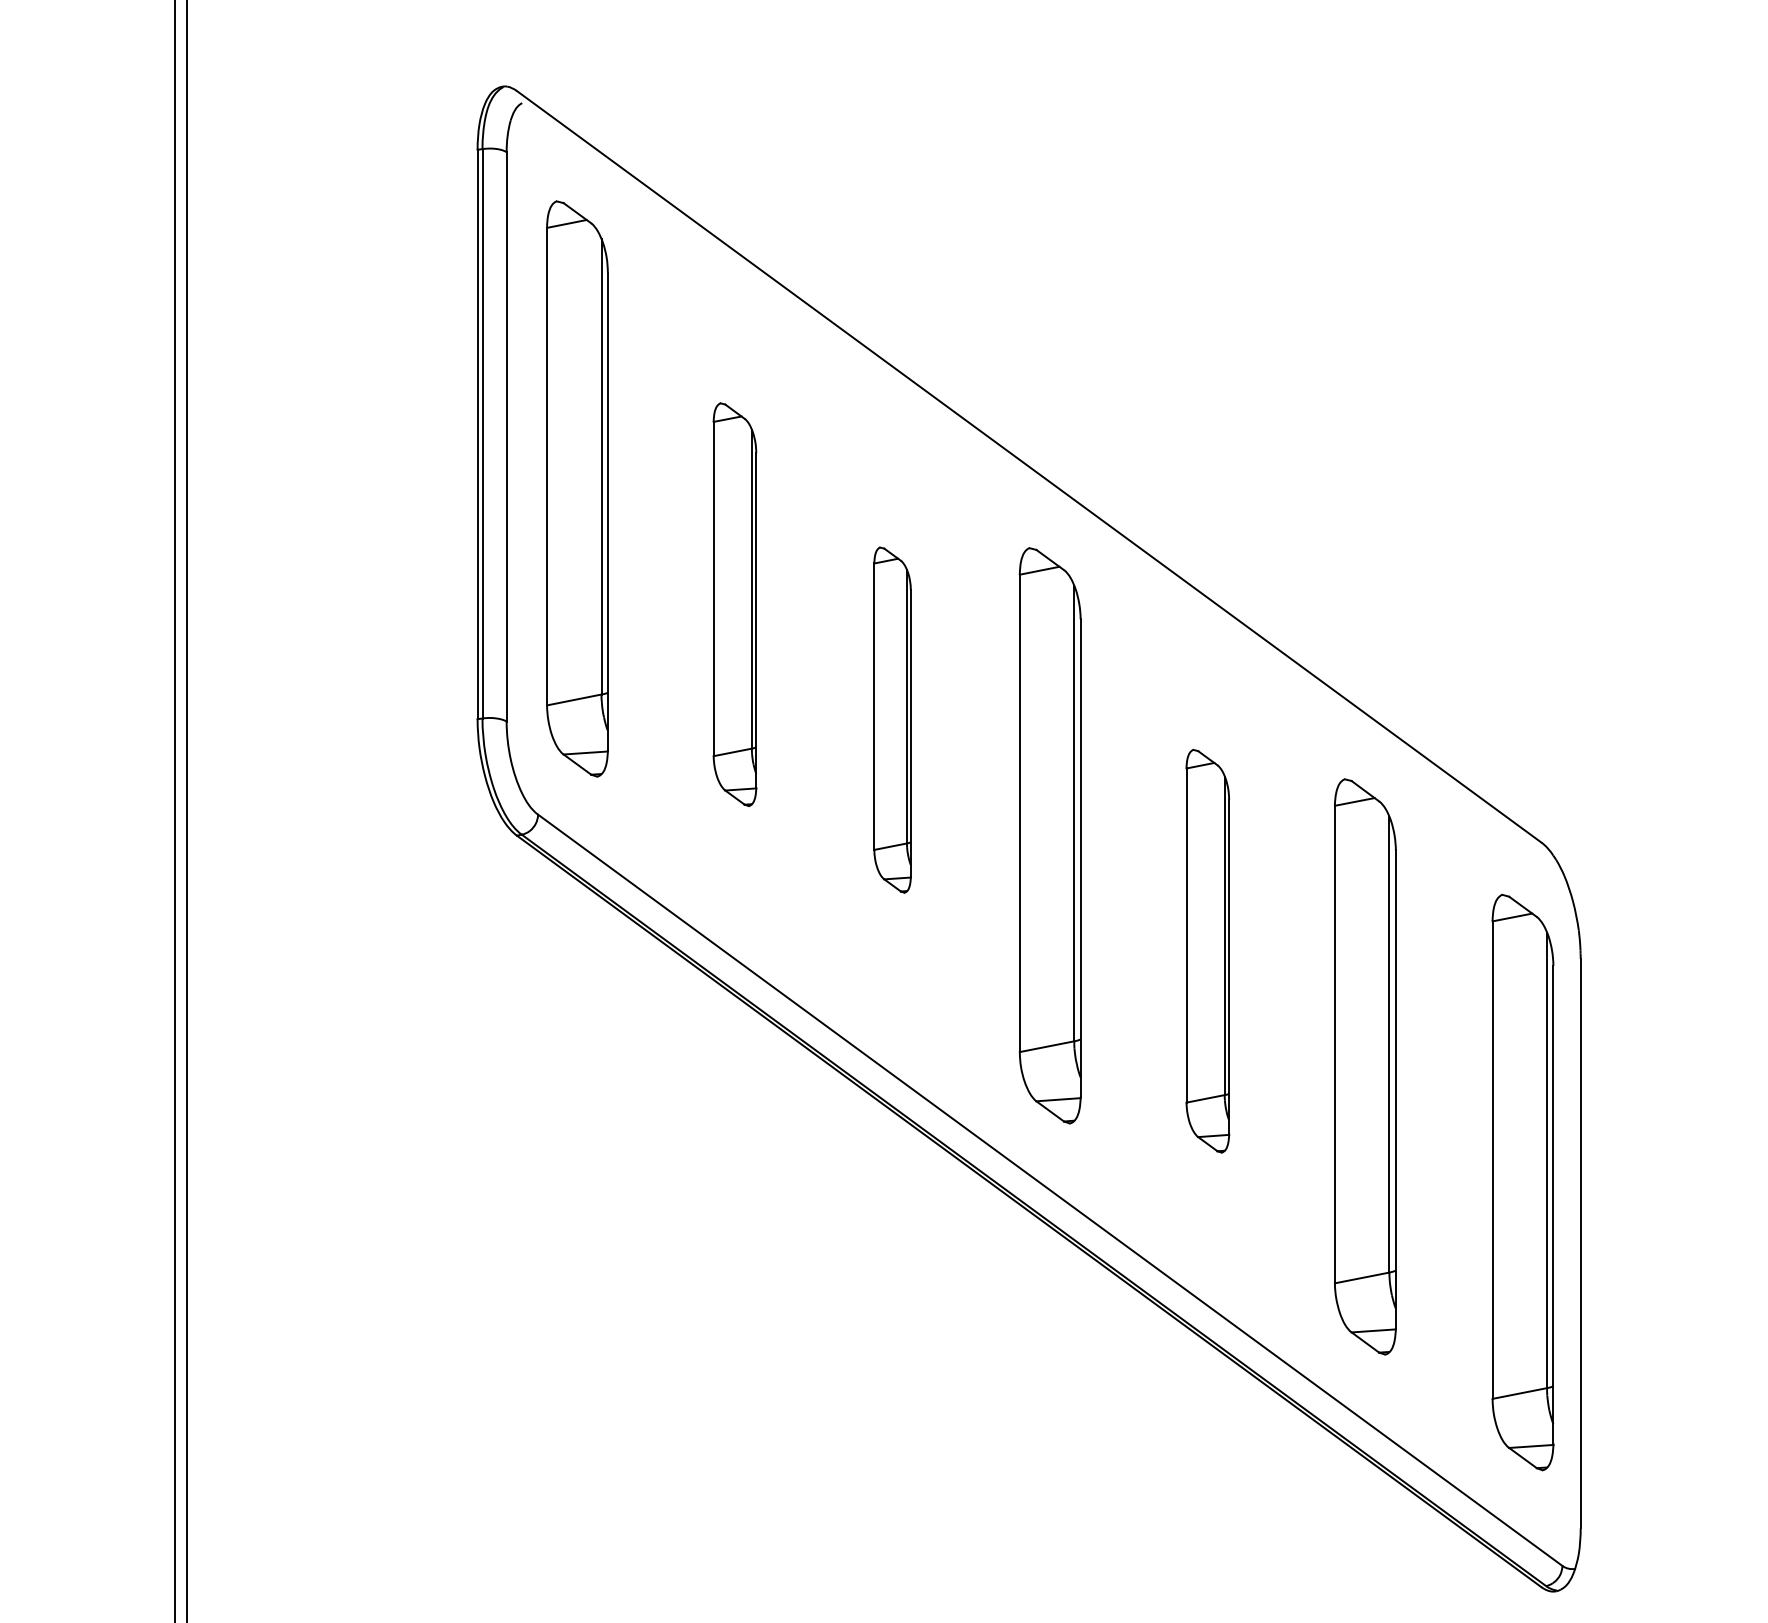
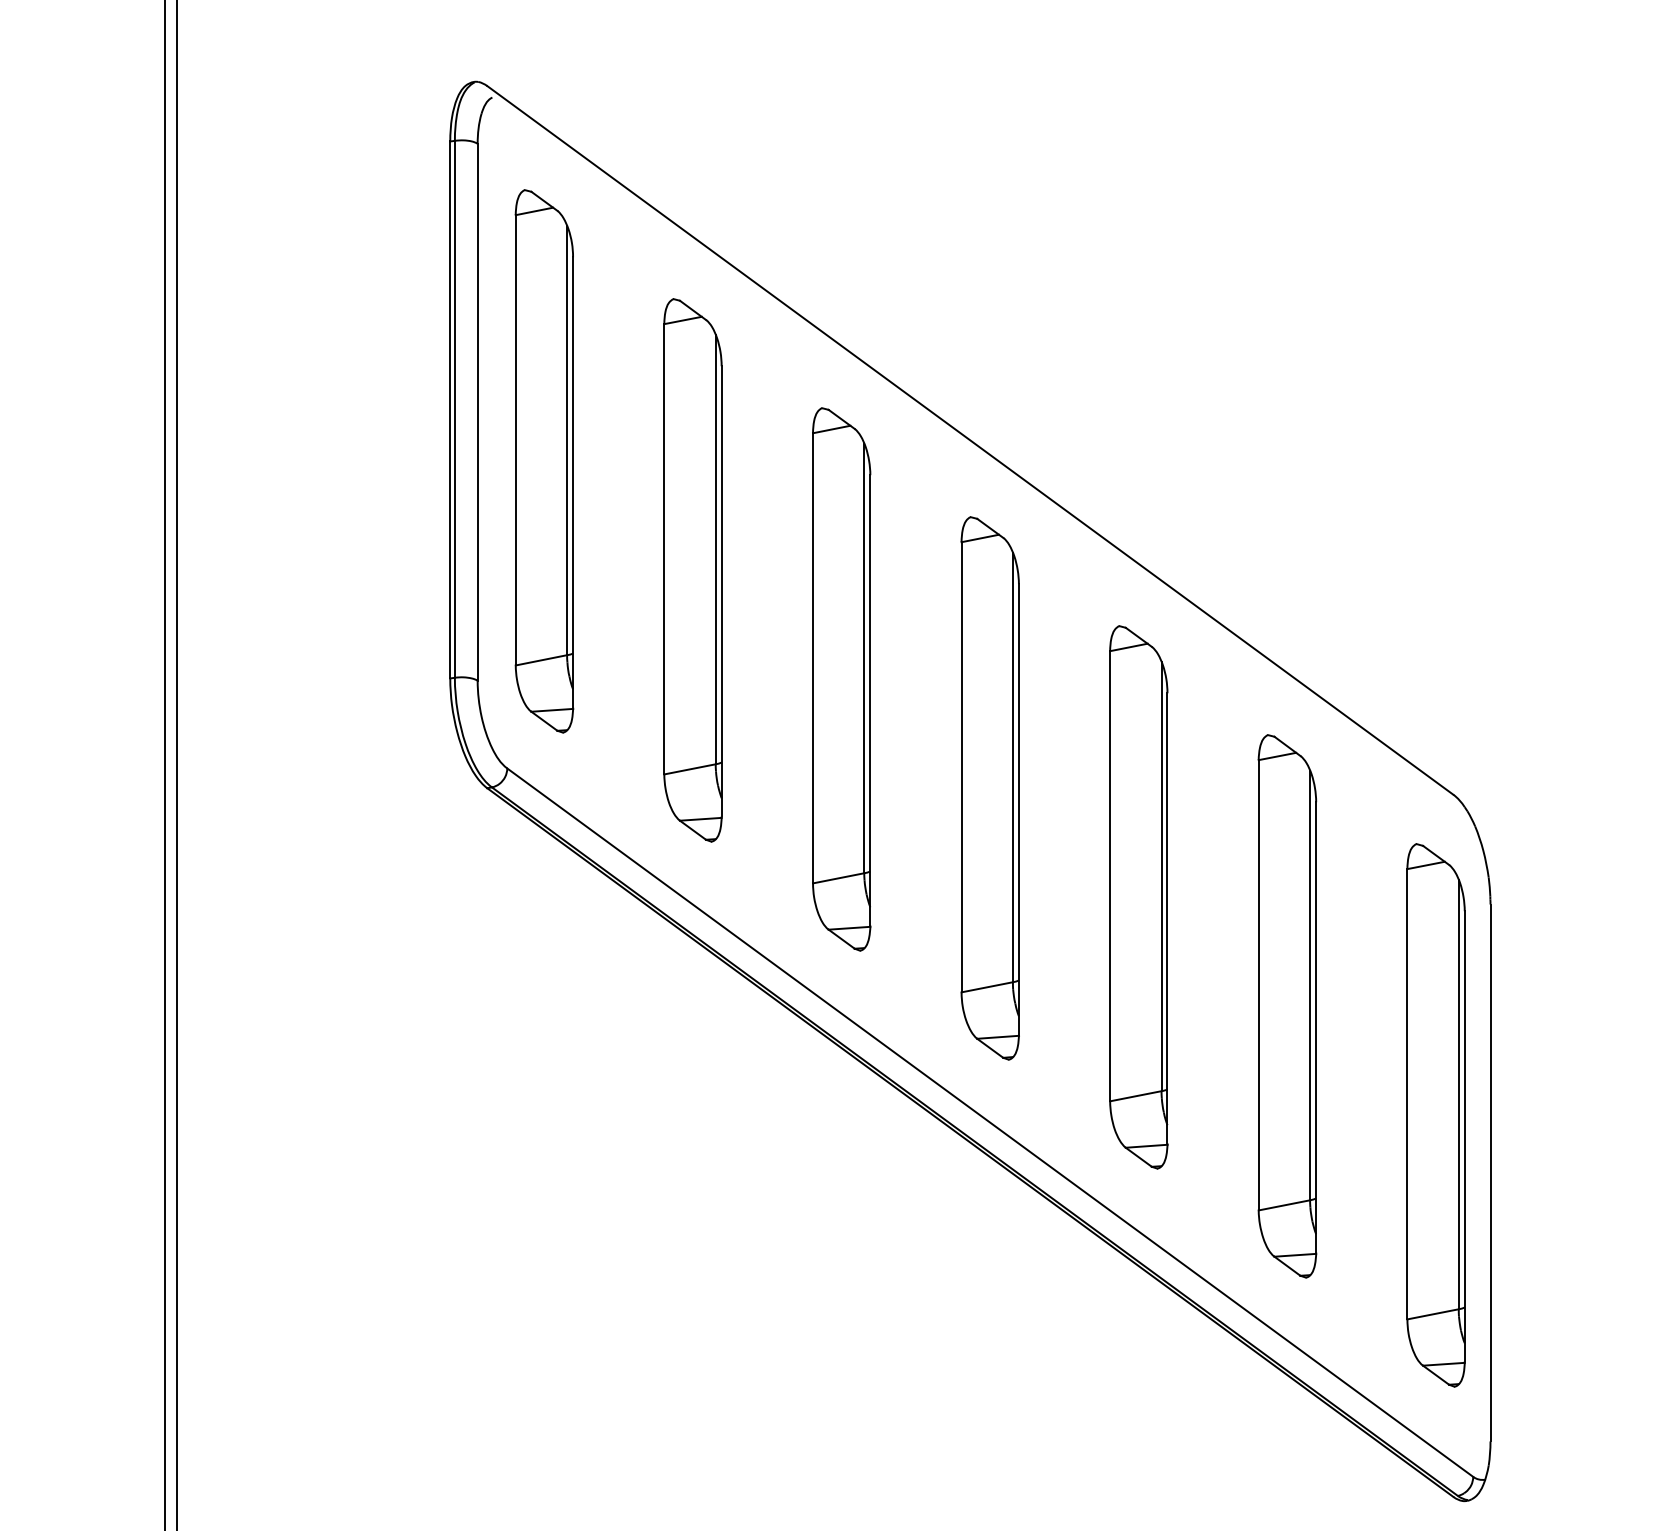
part: (734, 604) -> (692, 570), size x1.43
part: (892, 719) -> (841, 678), size x1.67
part: (1207, 950) -> (1138, 896), size x1.43

